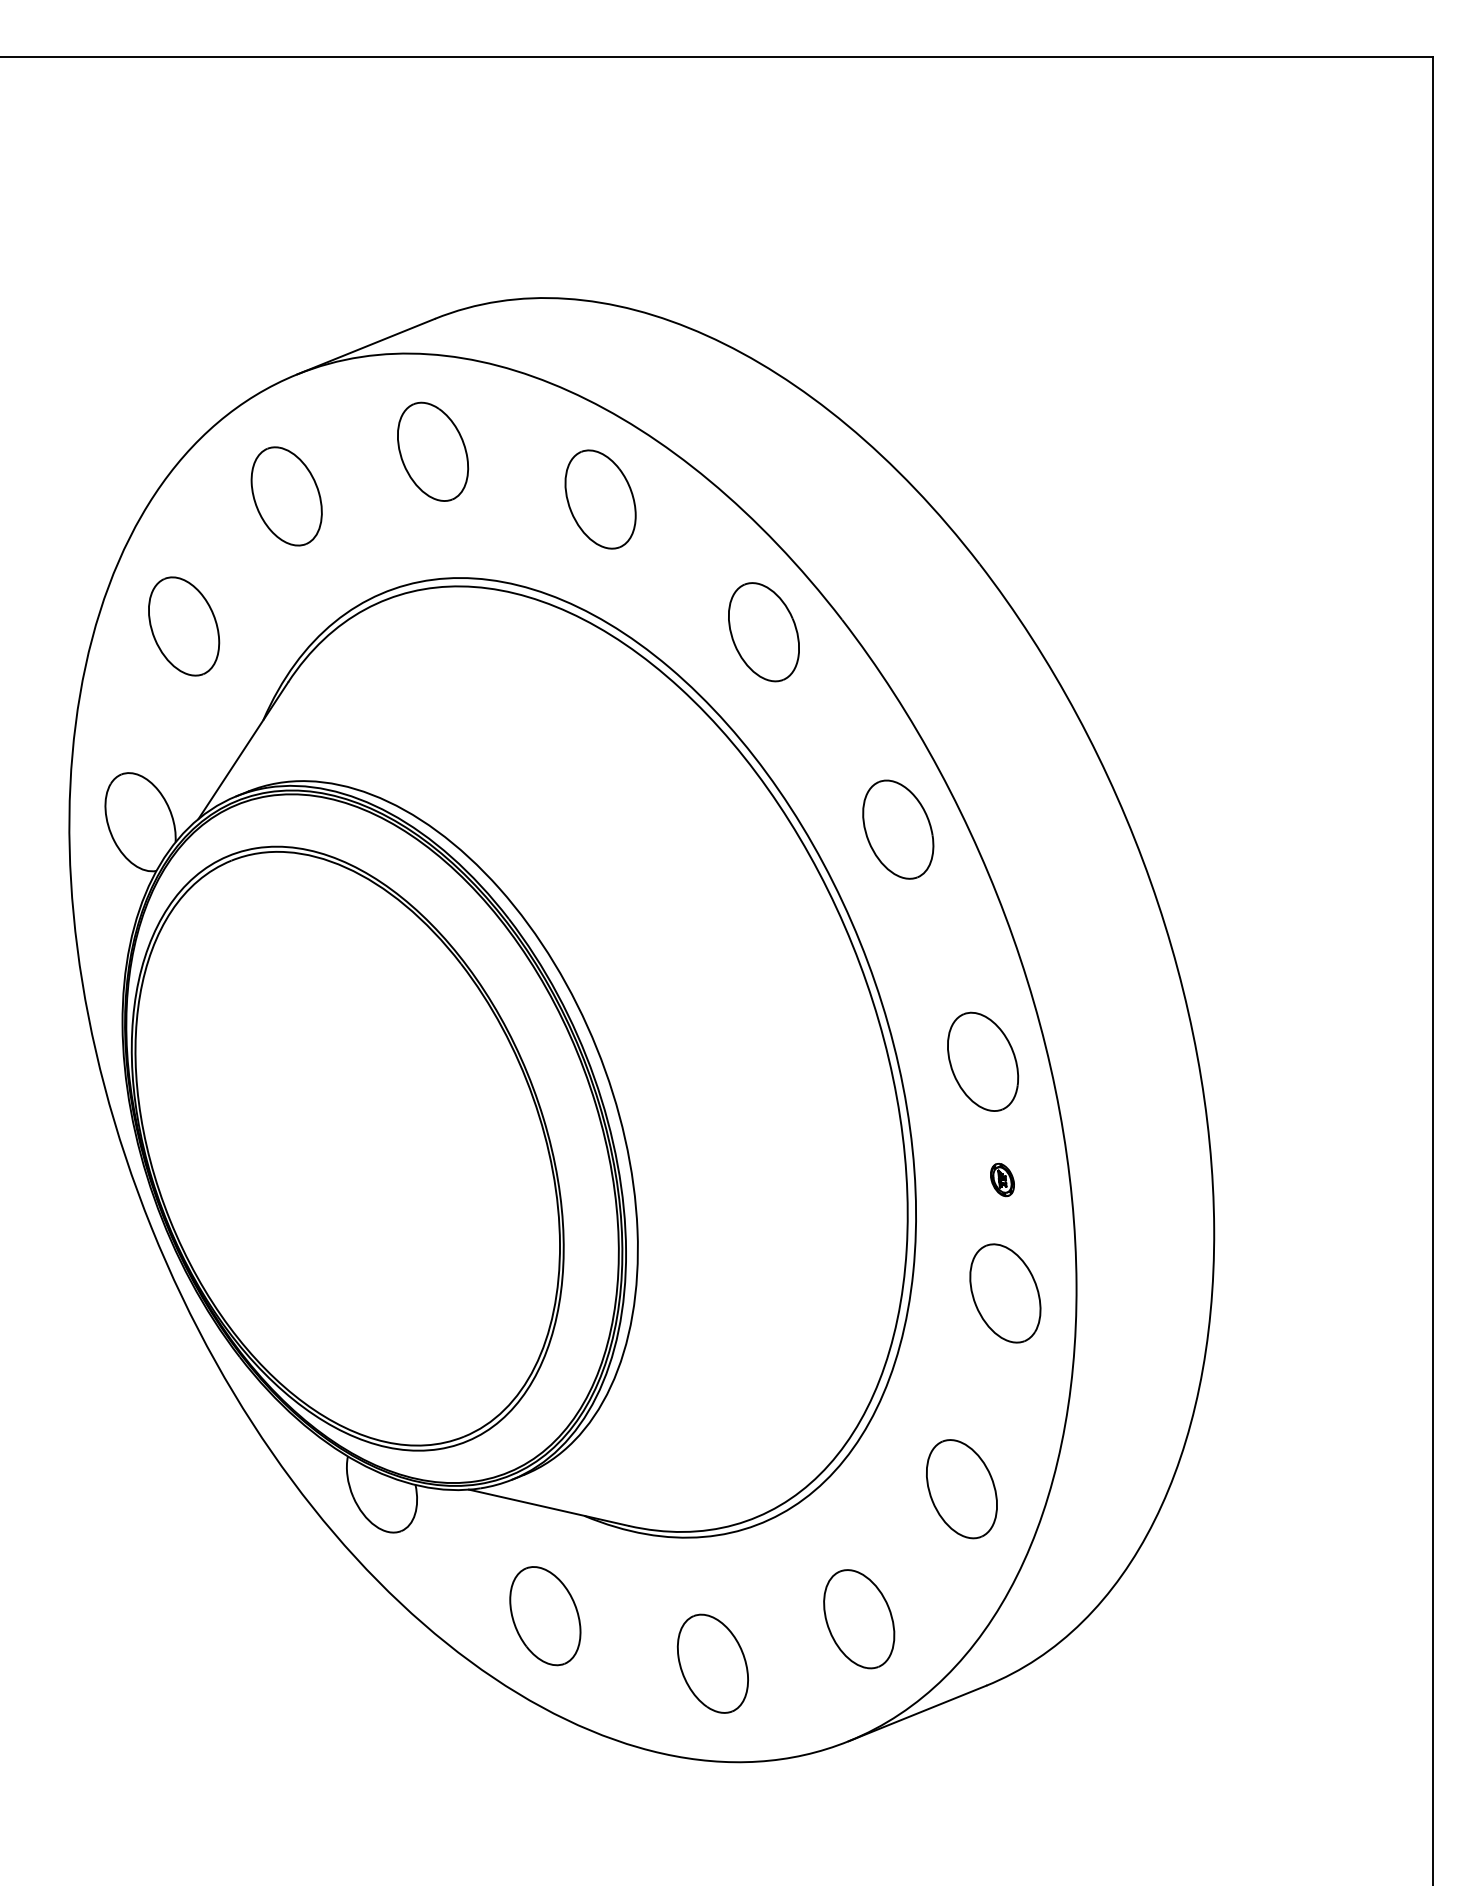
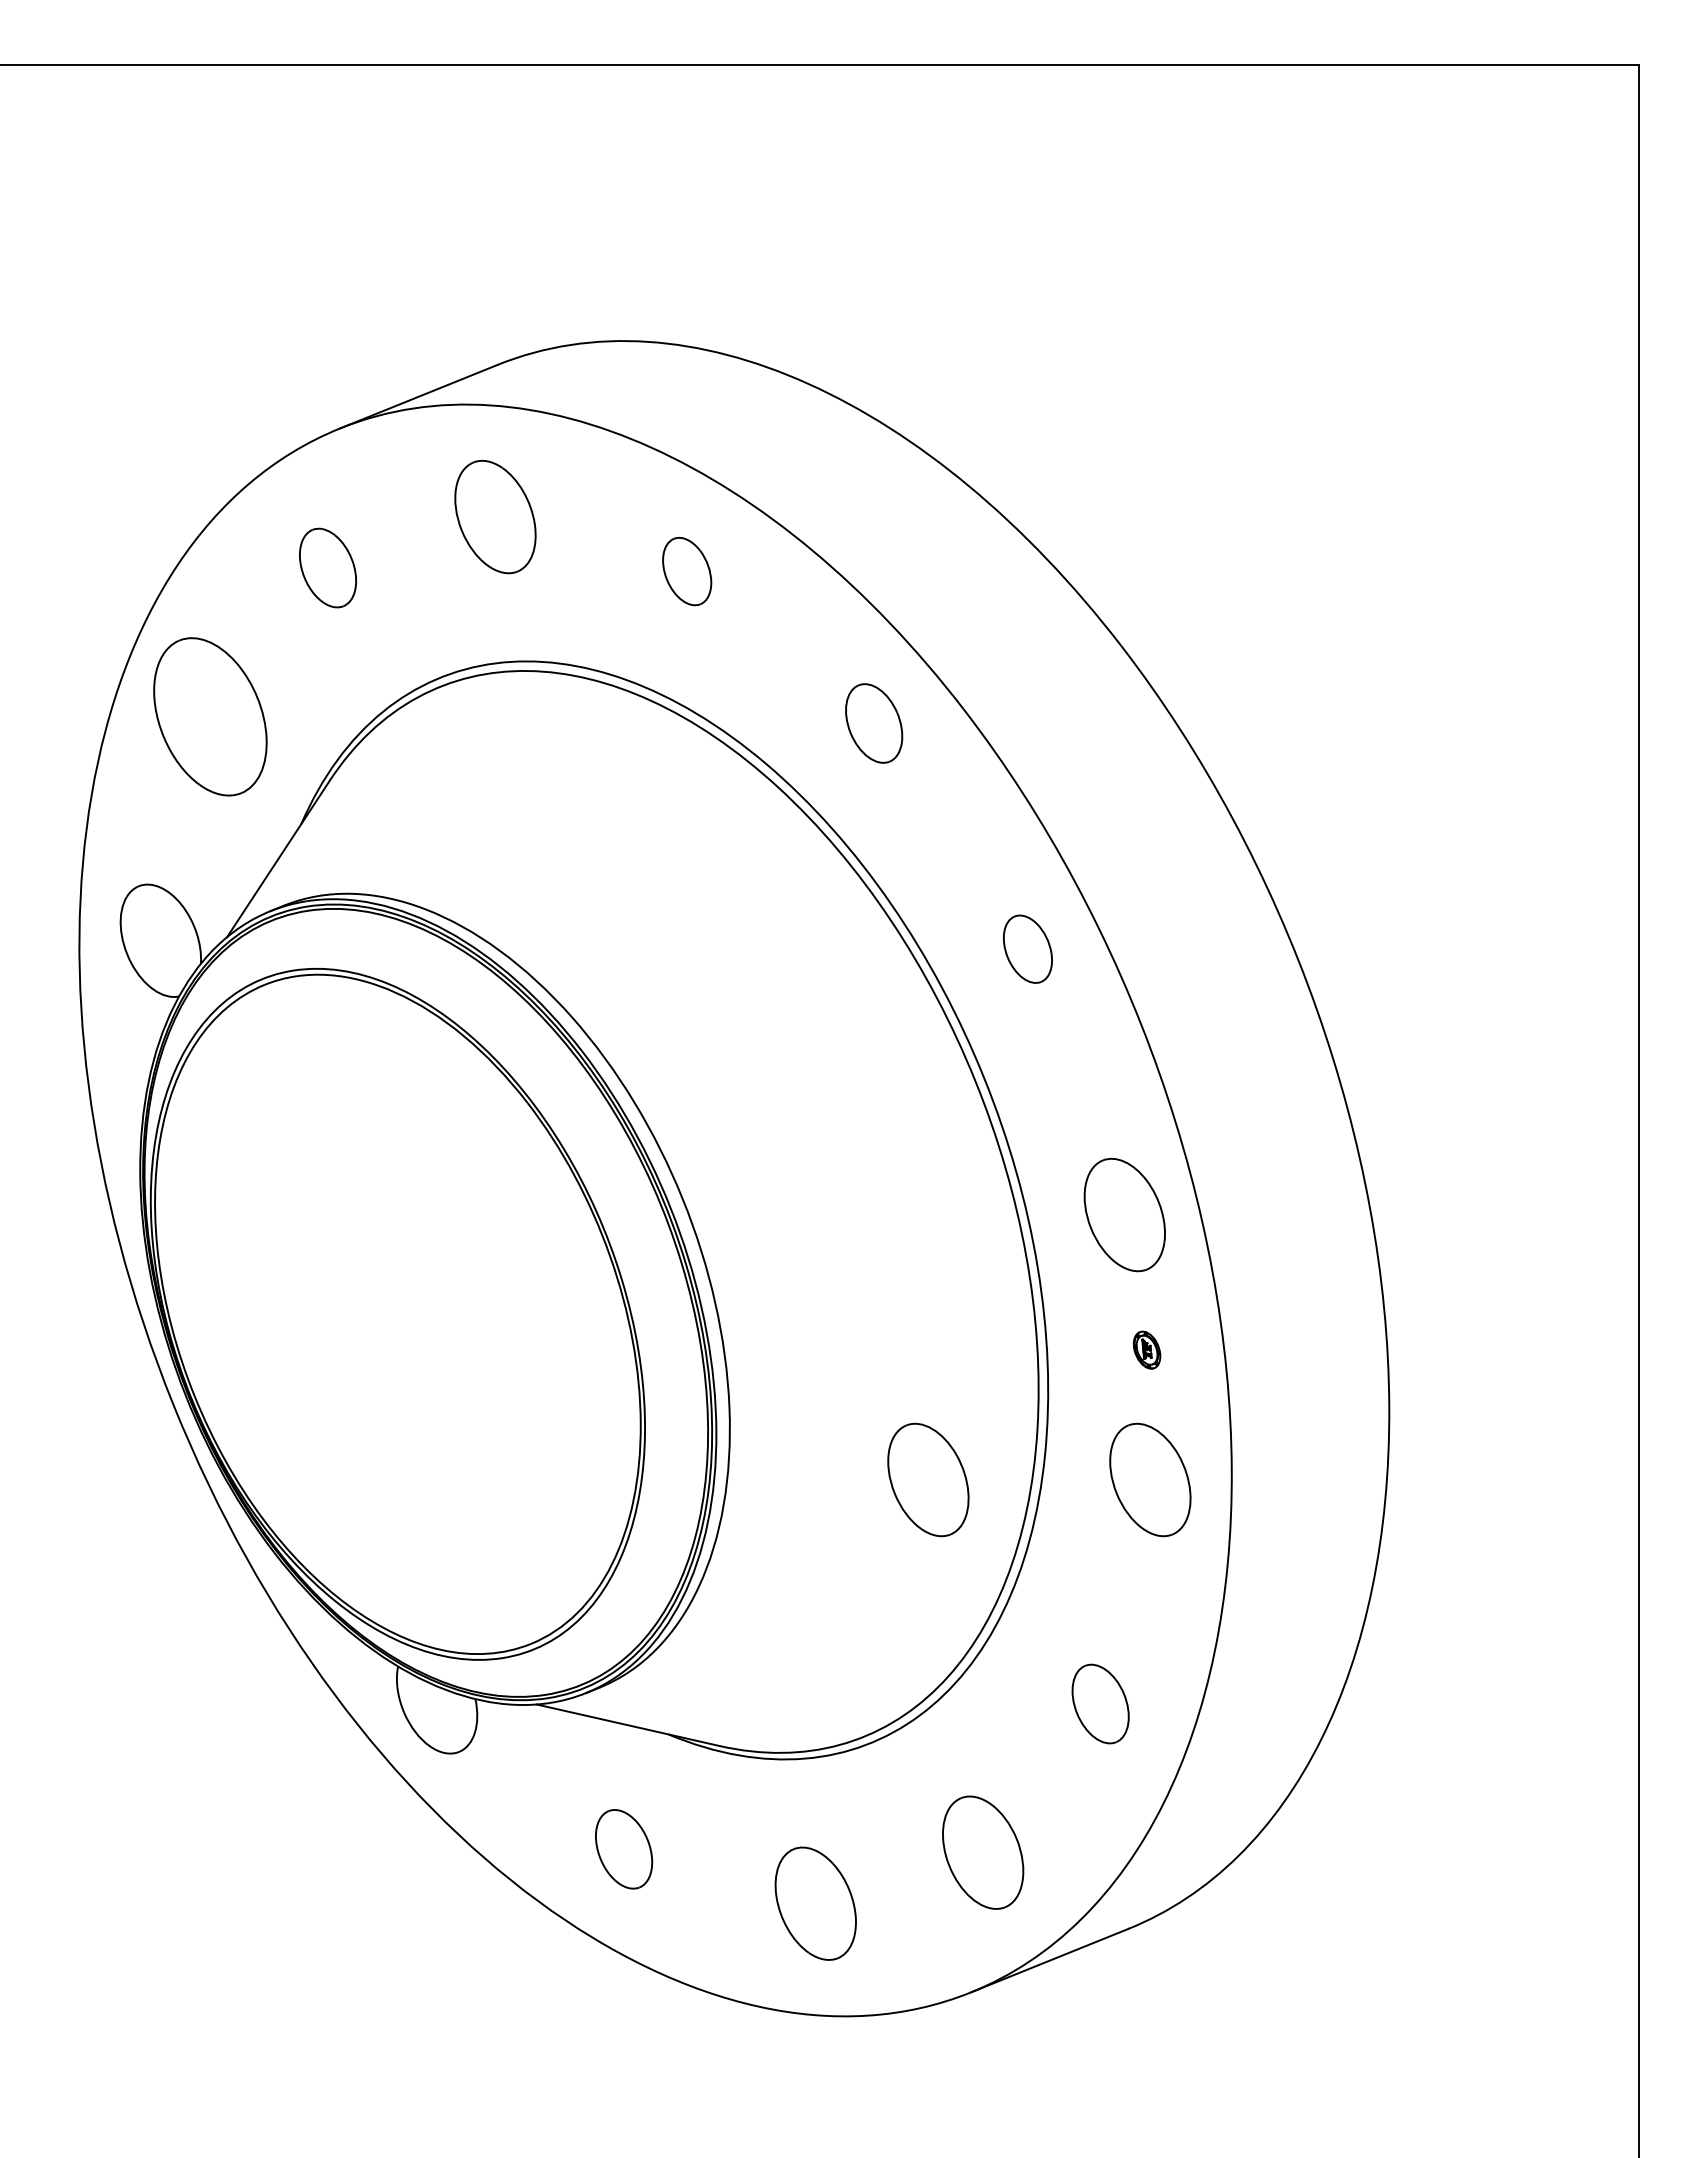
part: (286, 496) -> (327, 568), size x0.7
part: (600, 499) -> (687, 571), size x0.6
part: (184, 626) -> (211, 716), size x1.4
part: (763, 632) -> (873, 723), size x0.7
part: (898, 829) -> (1028, 949), size x0.6
part: (811, 1293) -> (928, 1480), added
part: (961, 1489) -> (1100, 1704), size x0.7
part: (545, 1616) -> (624, 1849), size x0.7

